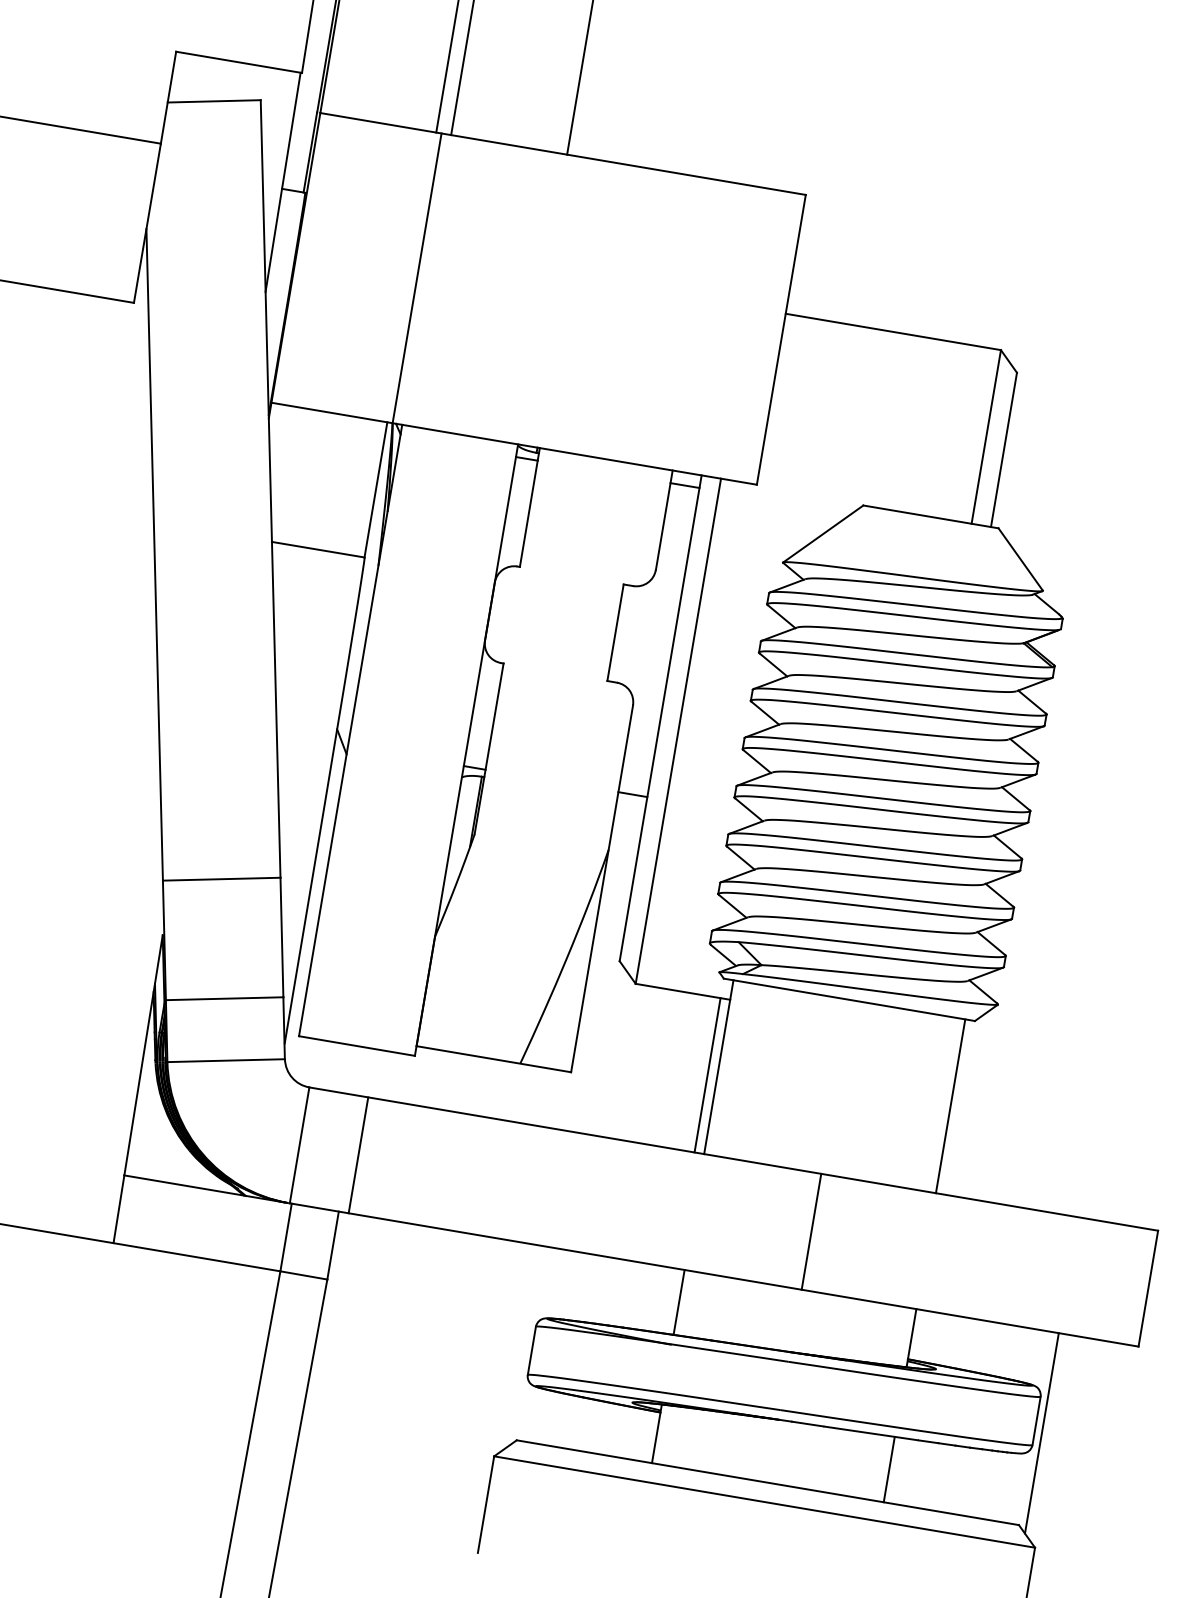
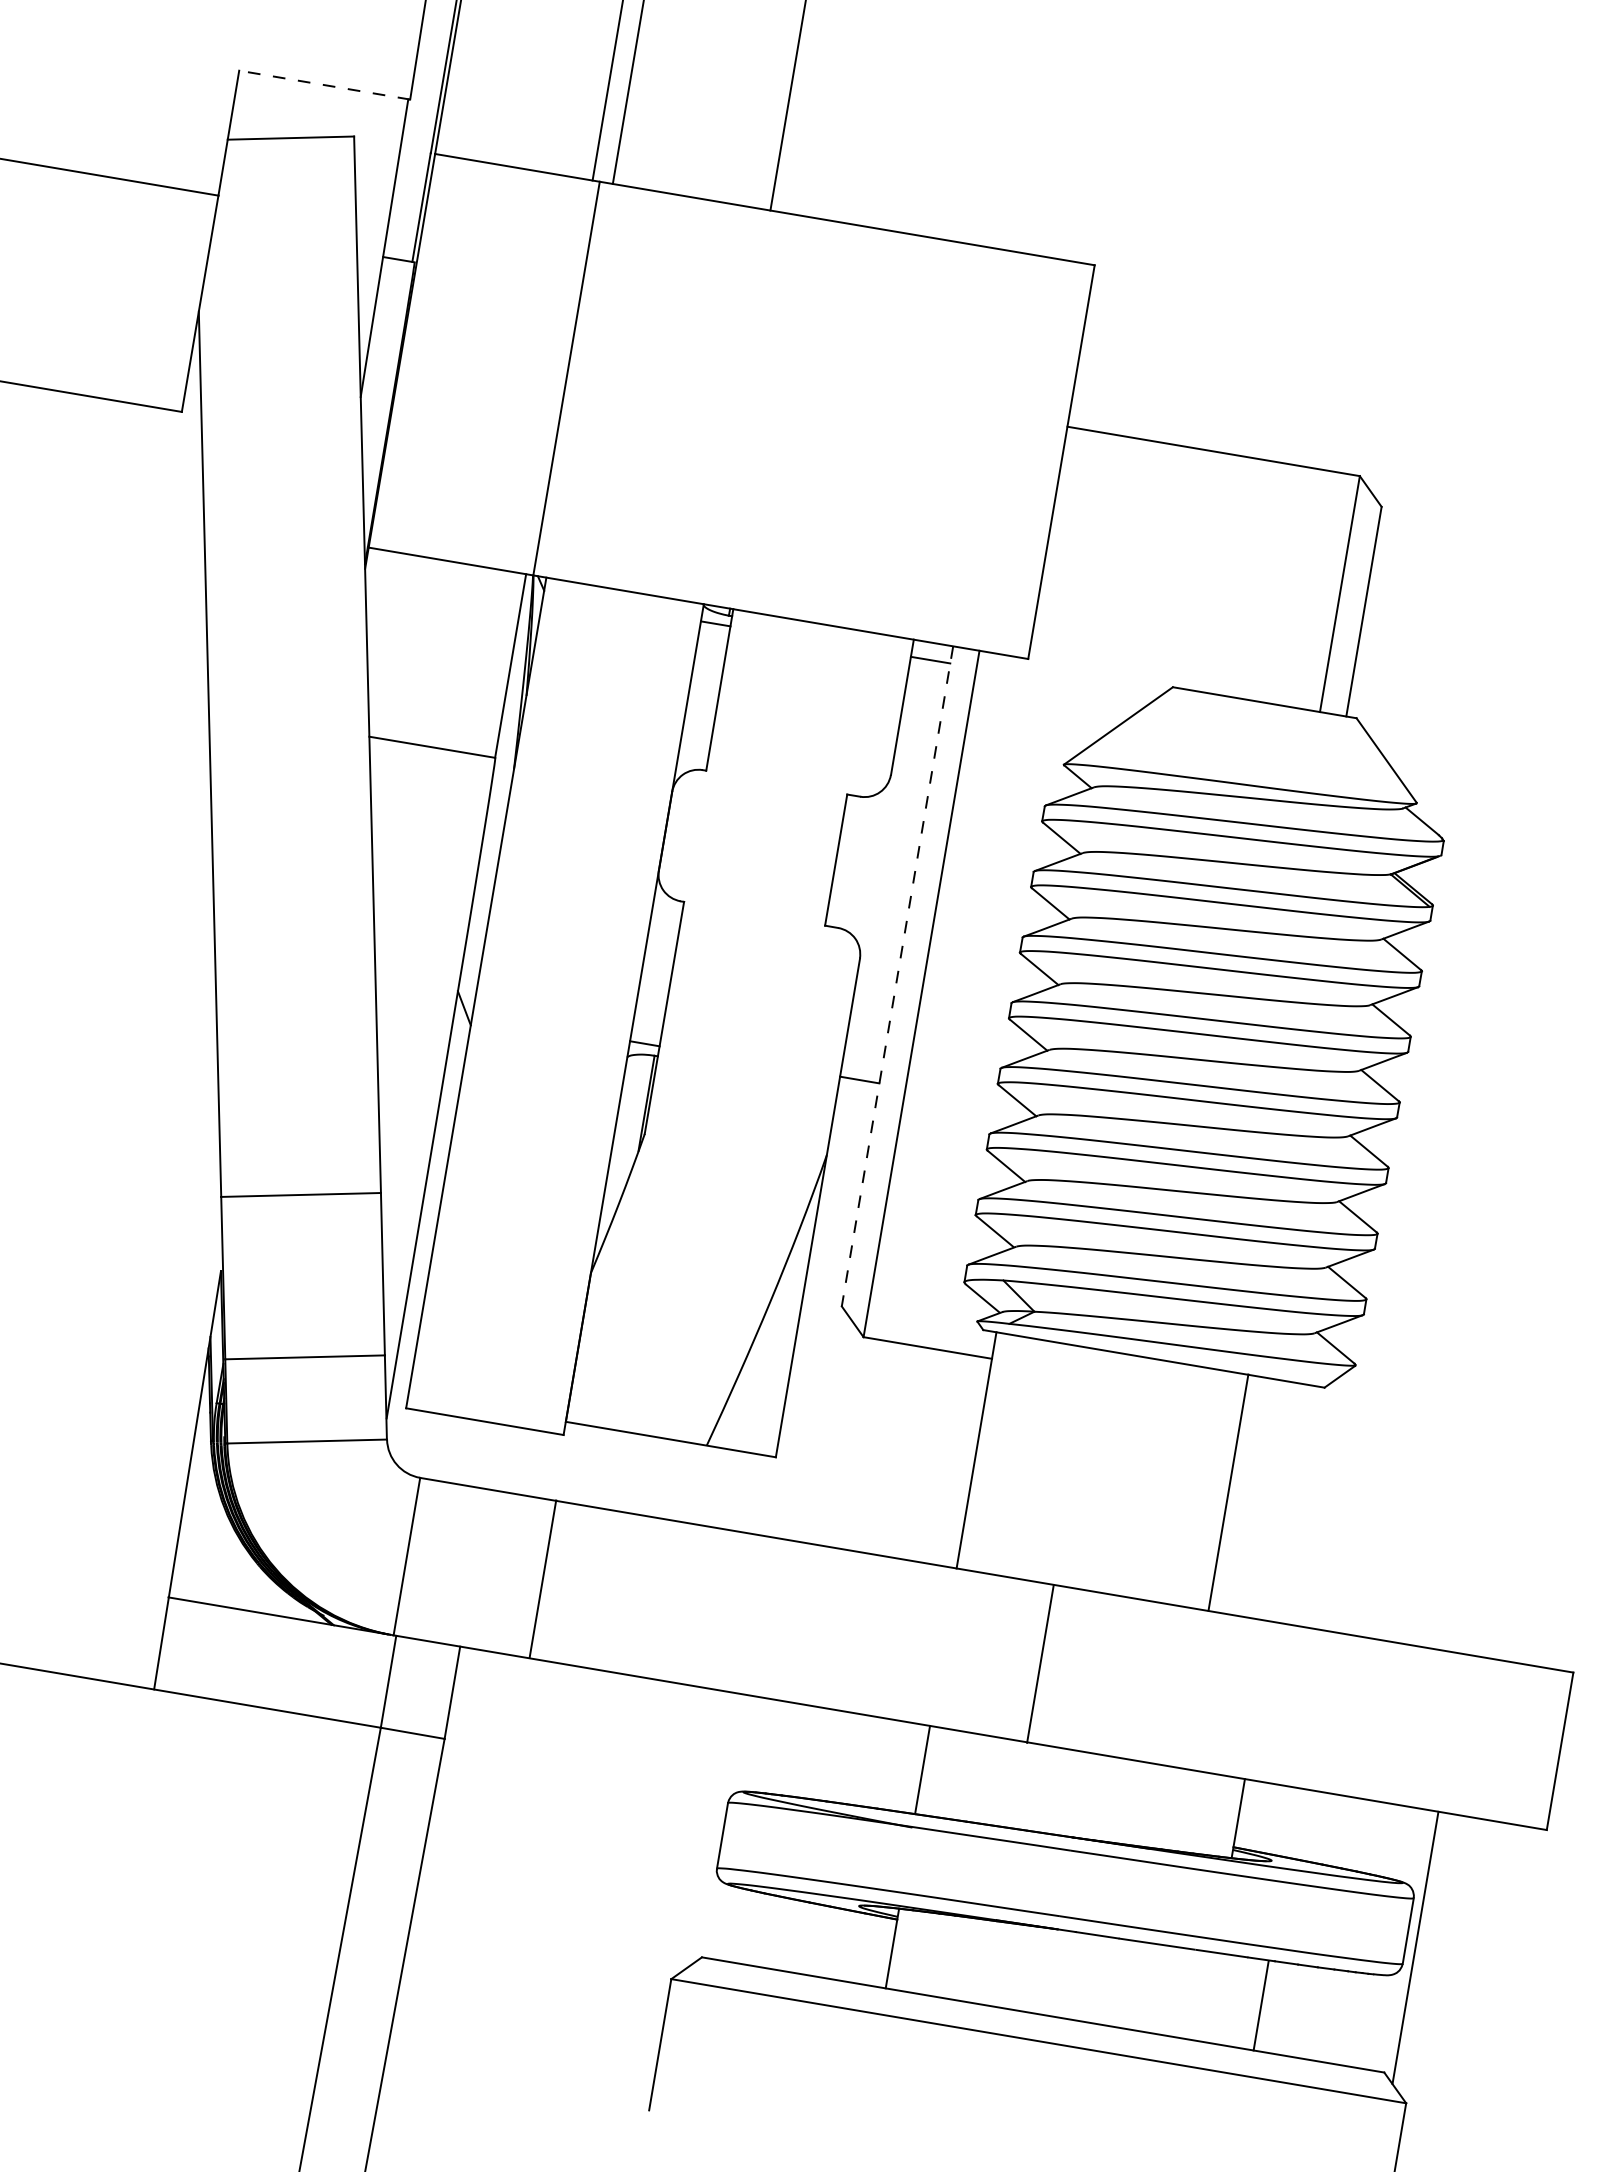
line: (238, 62) -> (324, 85), solid -> dashed
line: (660, 718) -> (897, 976), solid -> dashed
line: (707, 1075) -> (960, 1461), removed
line: (950, 1106) -> (1228, 1492), moved
line: (358, 1154) -> (542, 1578), moved
line: (811, 1231) -> (1040, 1663), moved
line: (888, 1469) -> (1260, 2005), moved

